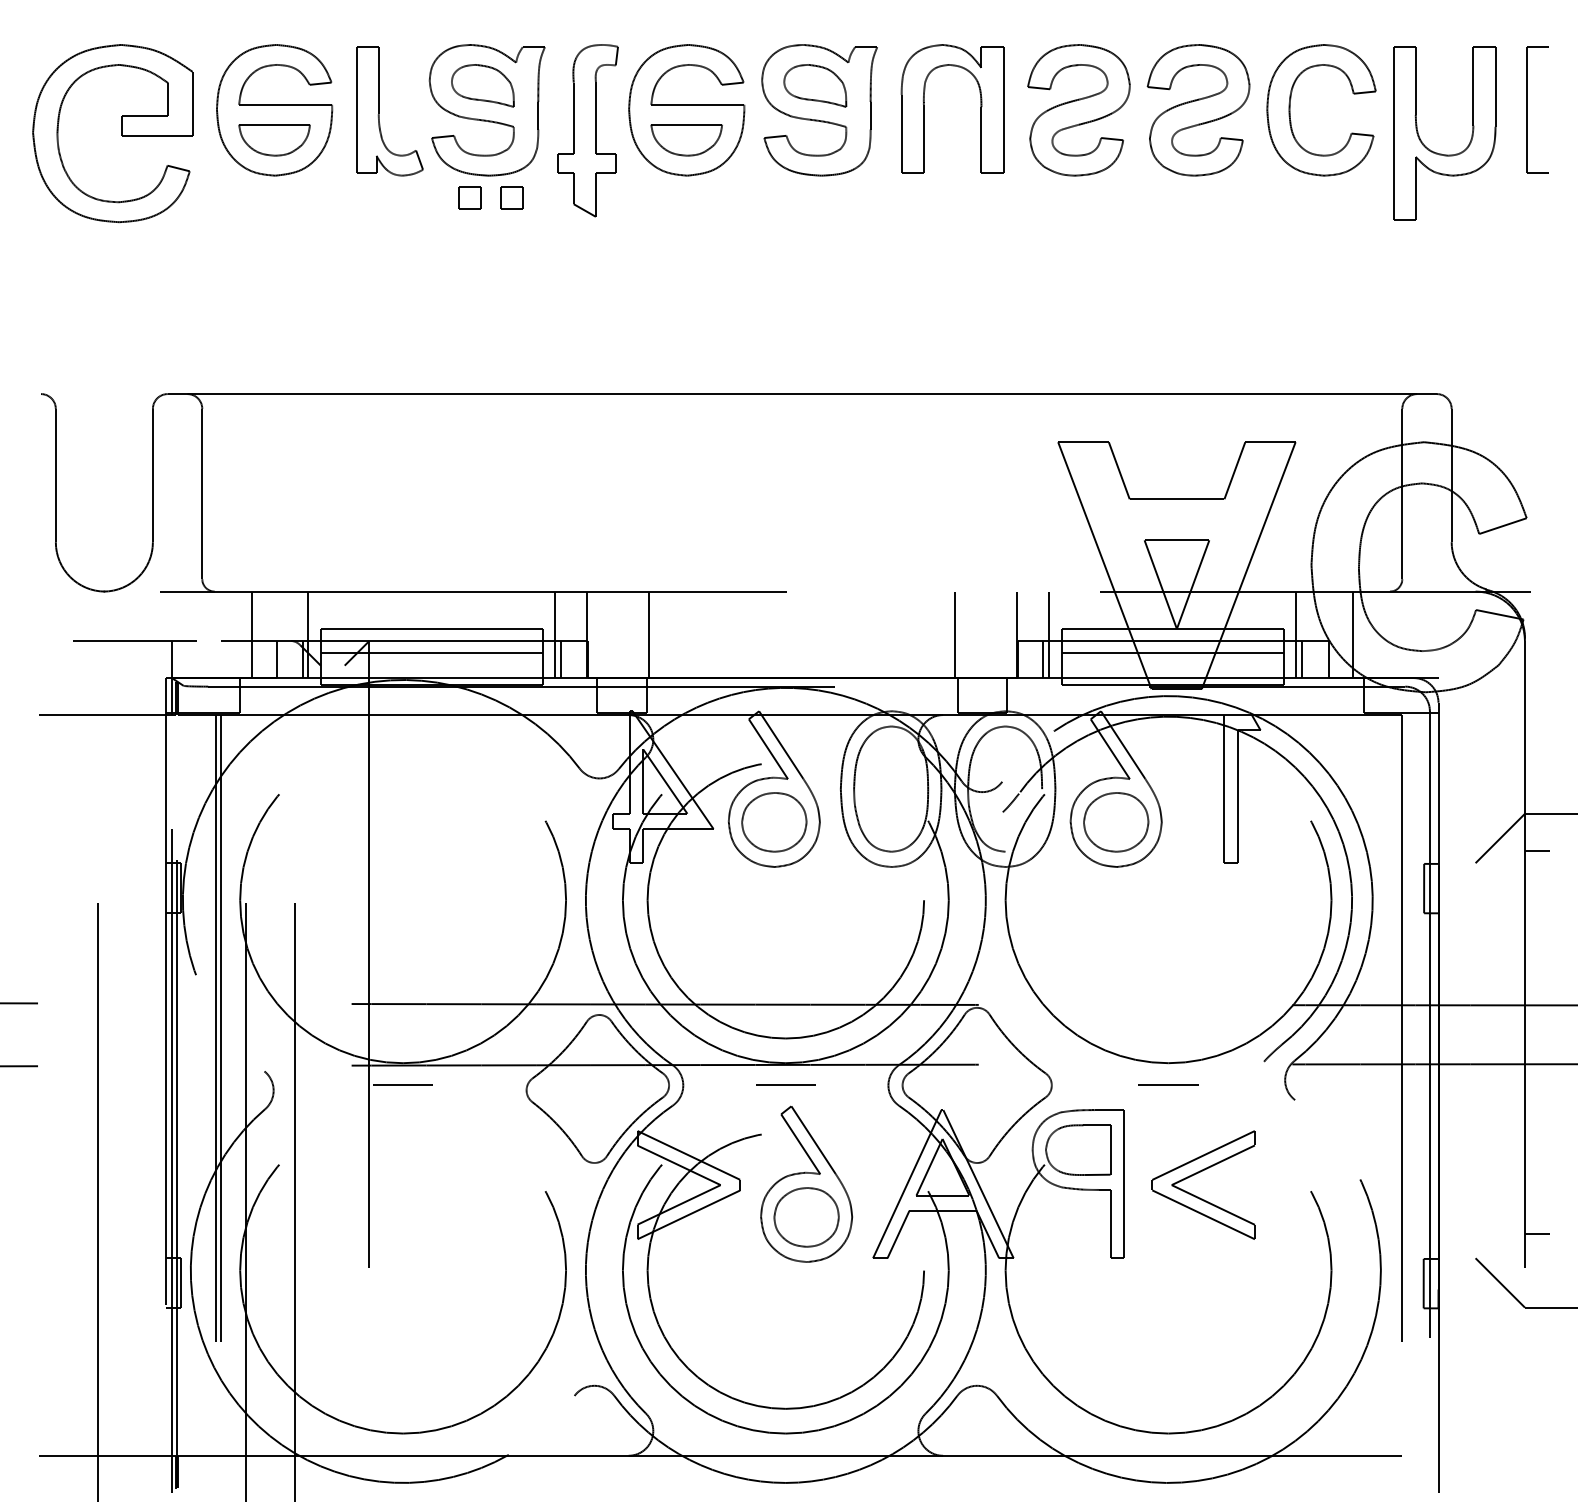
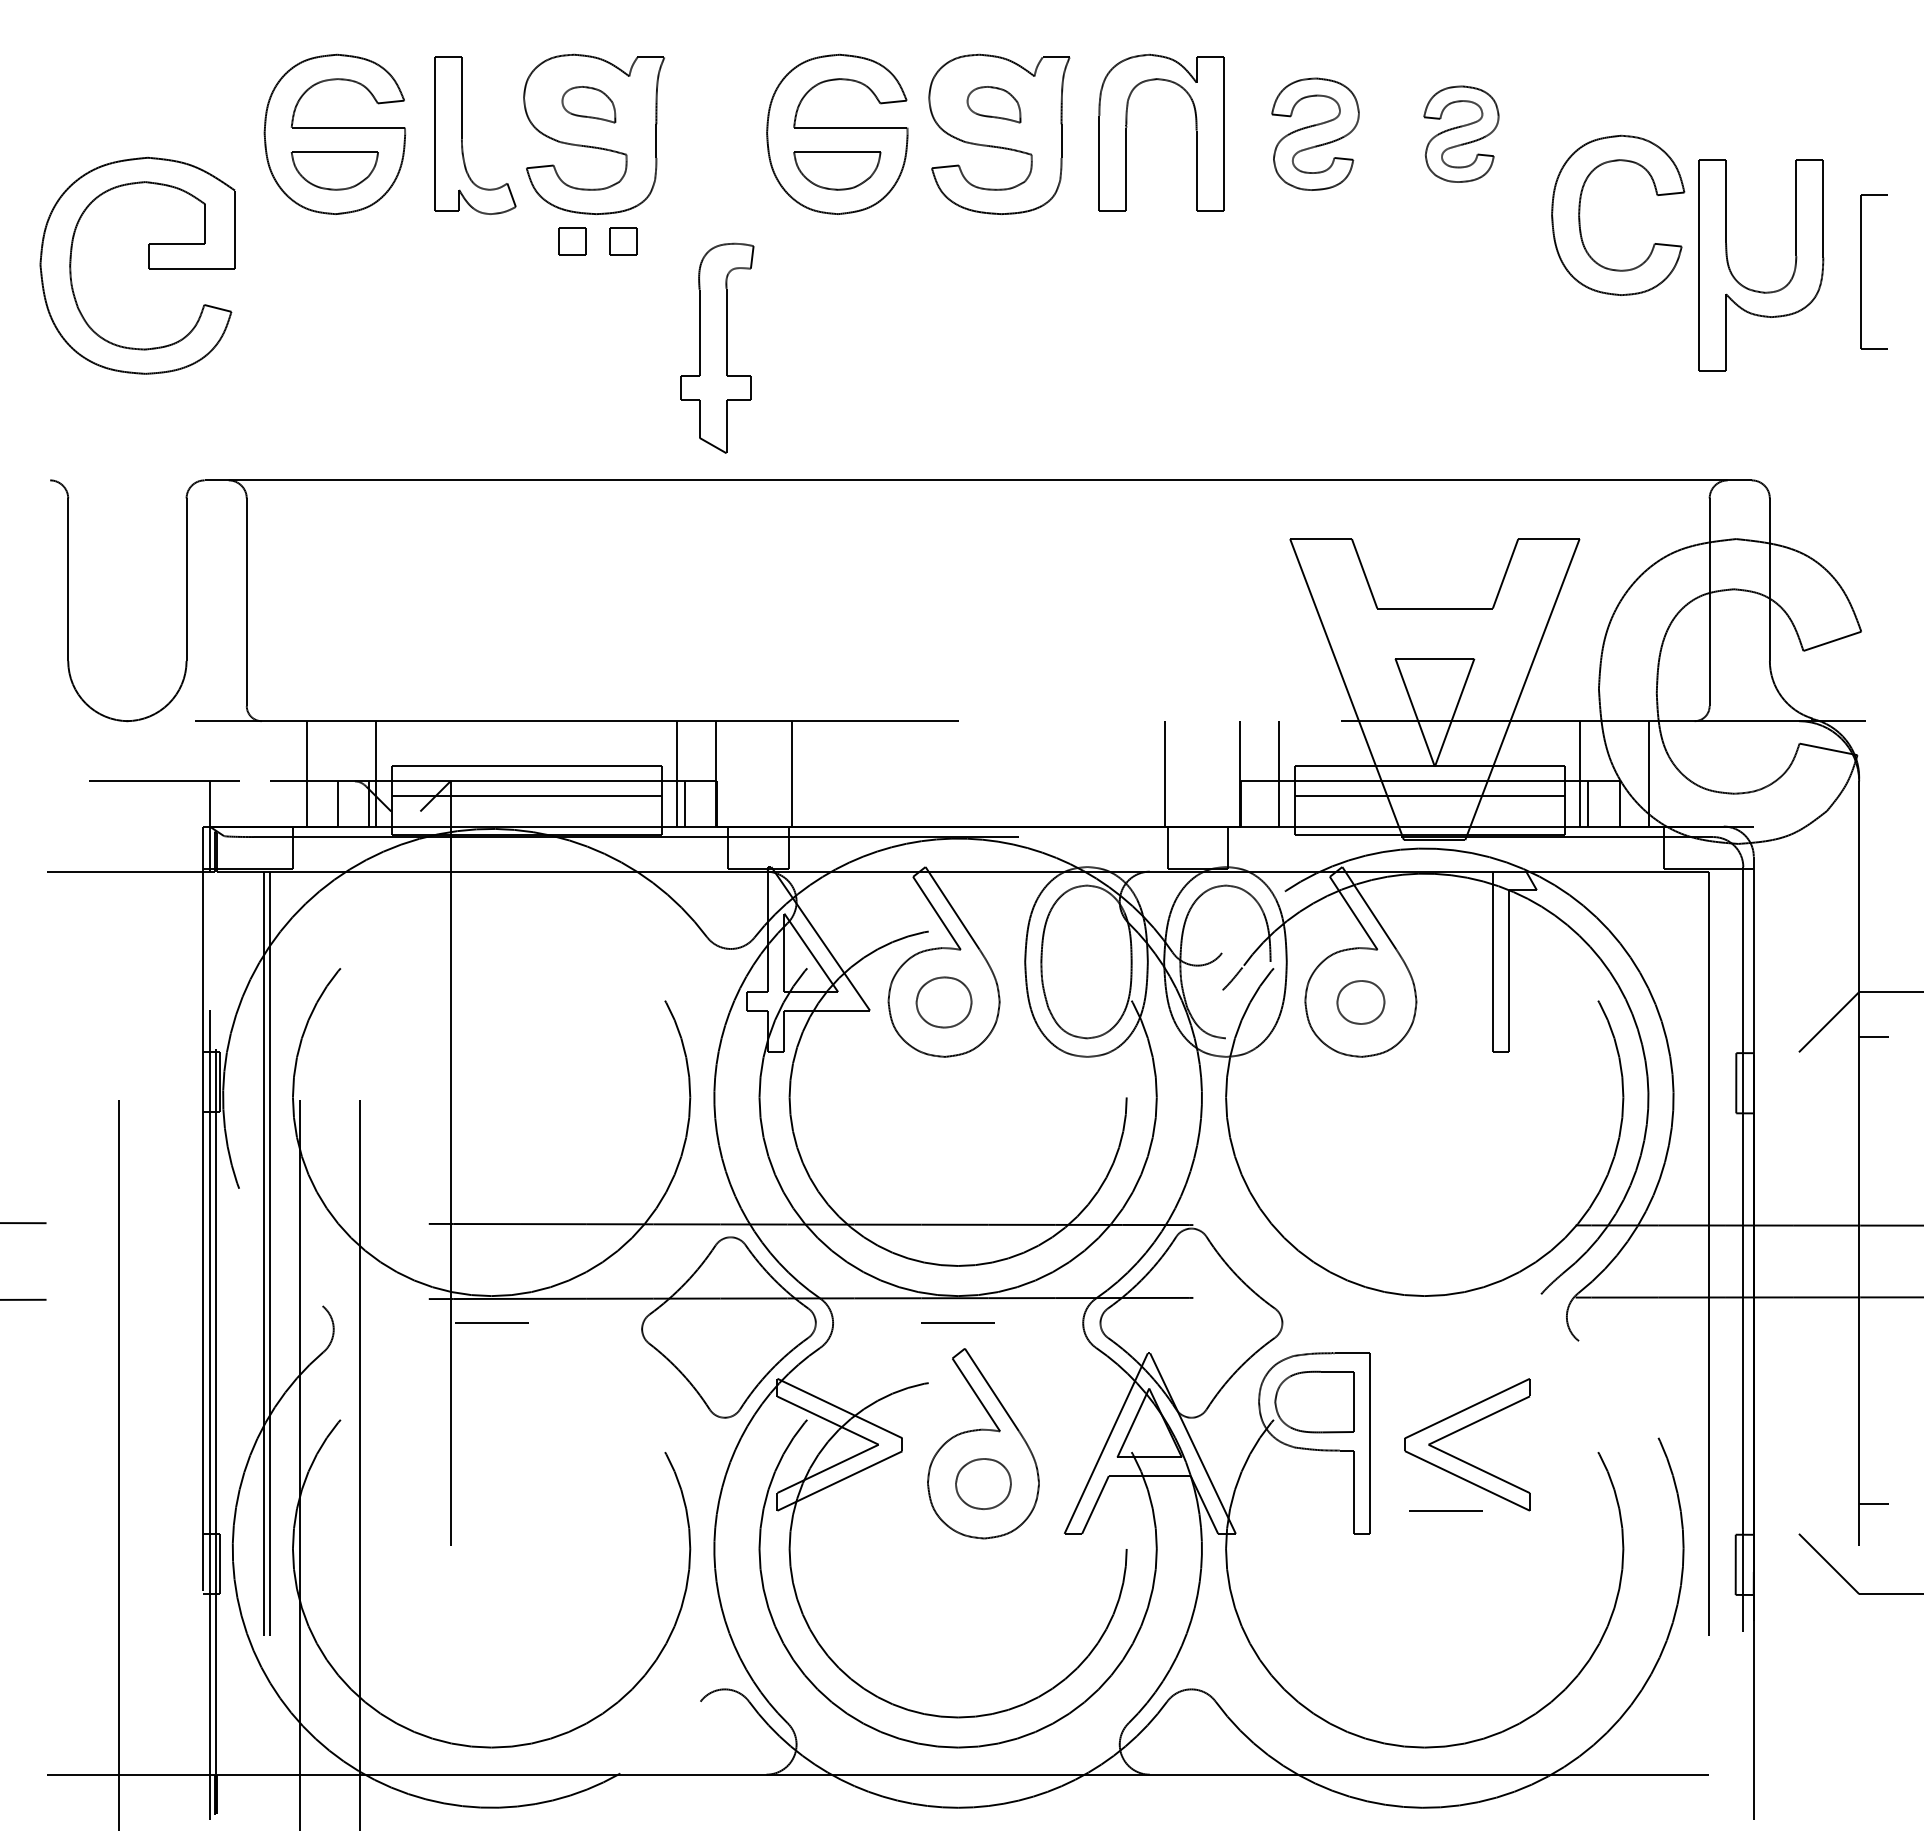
part: (482, 85) -> (588, 104), size x0.7
part: (814, 85) -> (993, 104), size x0.7
part: (1290, 108) -> (1580, 213), moved
part: (1078, 109) -> (1315, 133), size x0.7
part: (1198, 109) -> (1461, 133), size x0.6
part: (1526, 109) -> (1861, 271), moved
part: (588, 130) -> (717, 347), moved
part: (121, 133) -> (148, 265), moved
part: (1442, 153) -> (1758, 290), moved
line: (1042, 659) -> (1271, 803), removed
part: (773, 822) -> (943, 1002), size x0.7
part: (1115, 822) -> (1360, 1002), size x0.6
line: (1168, 1084) -> (1445, 1510), moved
part: (806, 1216) -> (983, 1483), size x0.7

